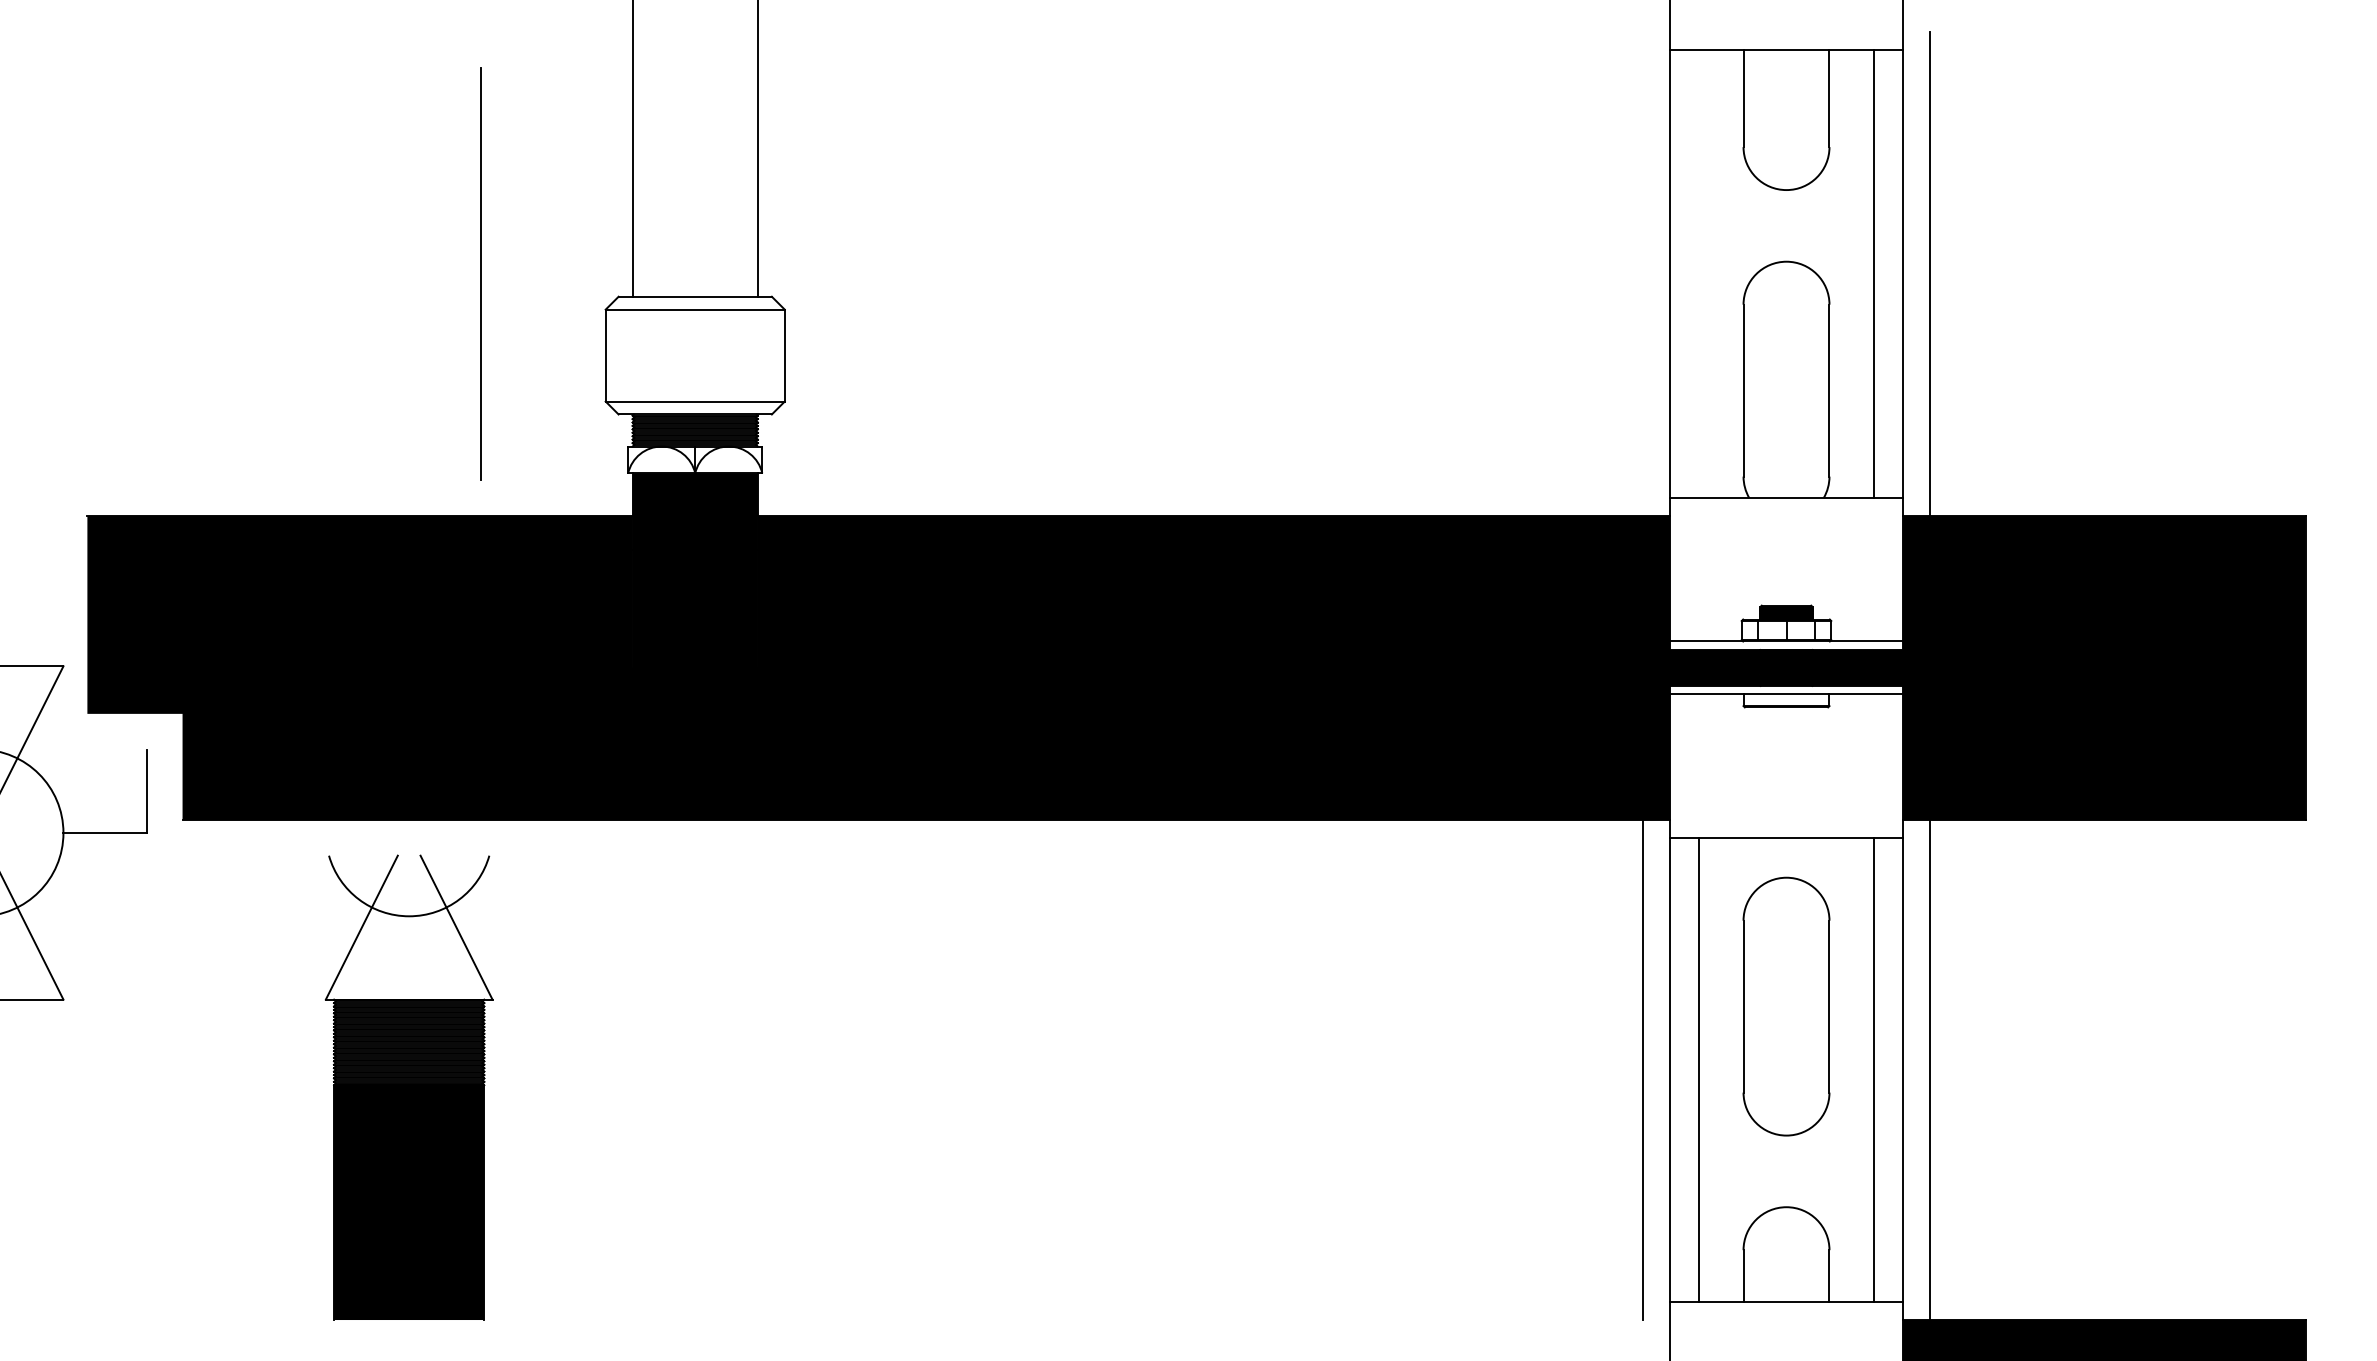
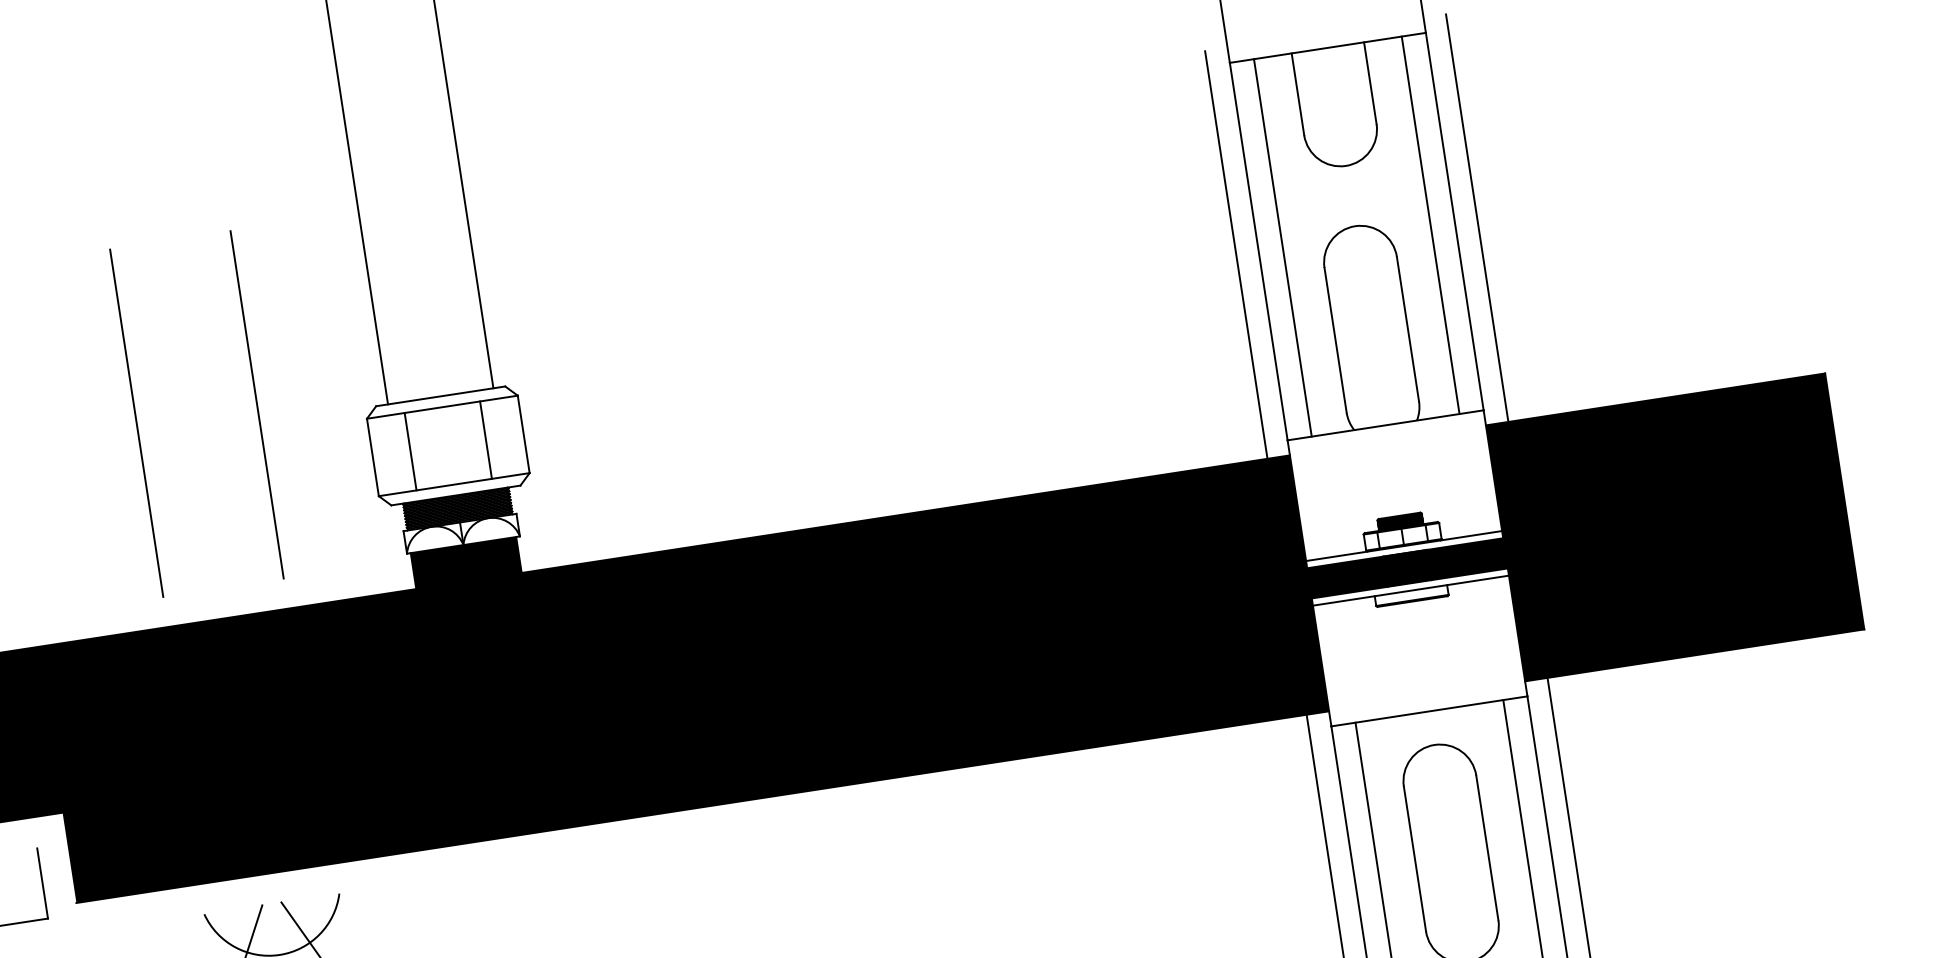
line: (337, 273) -> (136, 422), added
line: (1698, 273) -> (1282, 247), added
line: (1643, 274) -> (1236, 255), added
line: (650, 355) -> (410, 451), added
line: (740, 355) -> (486, 440), added

